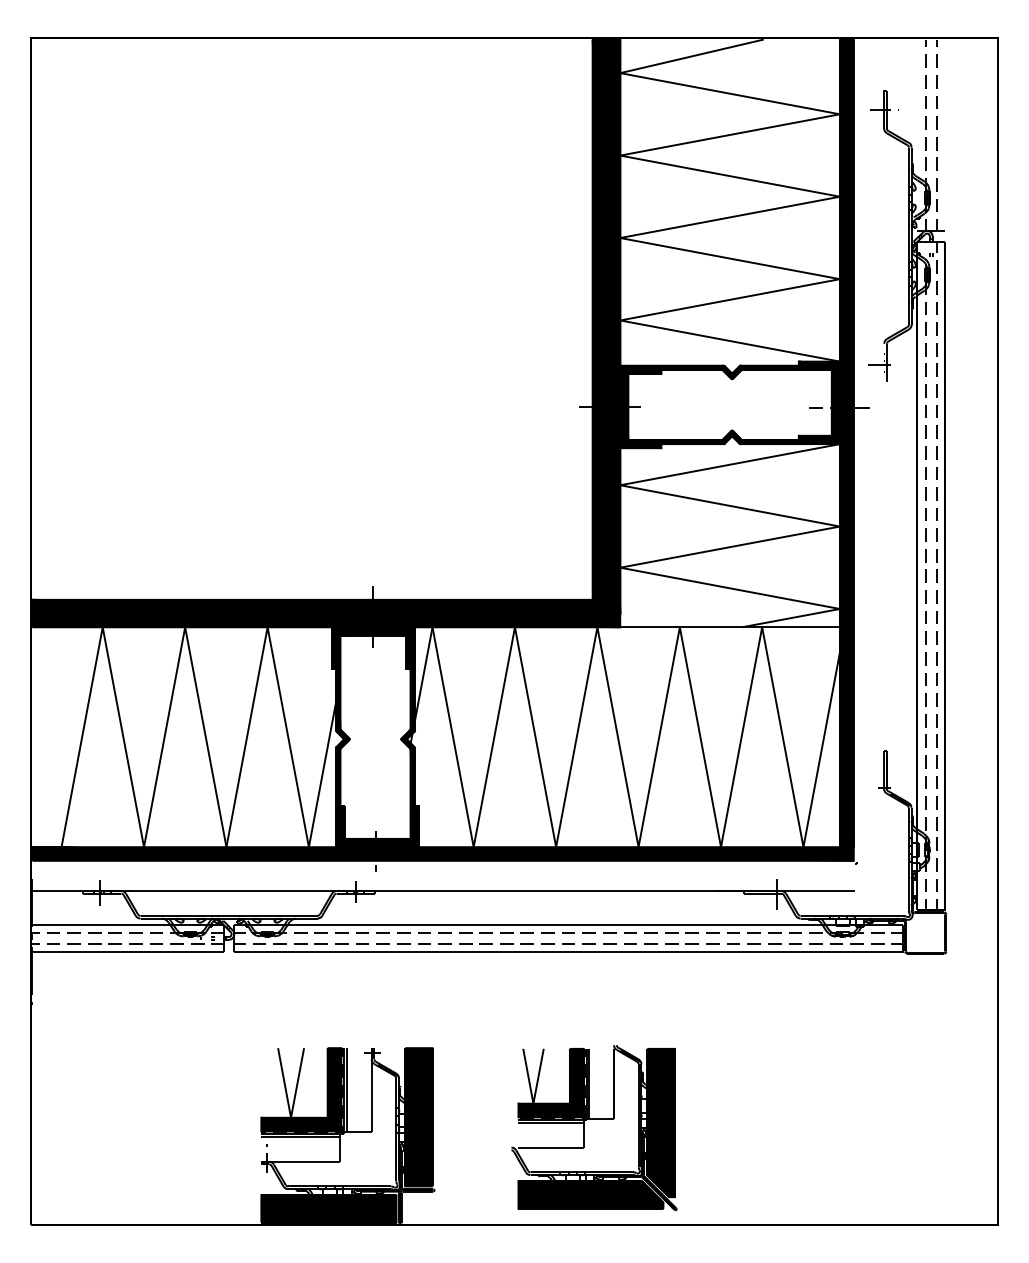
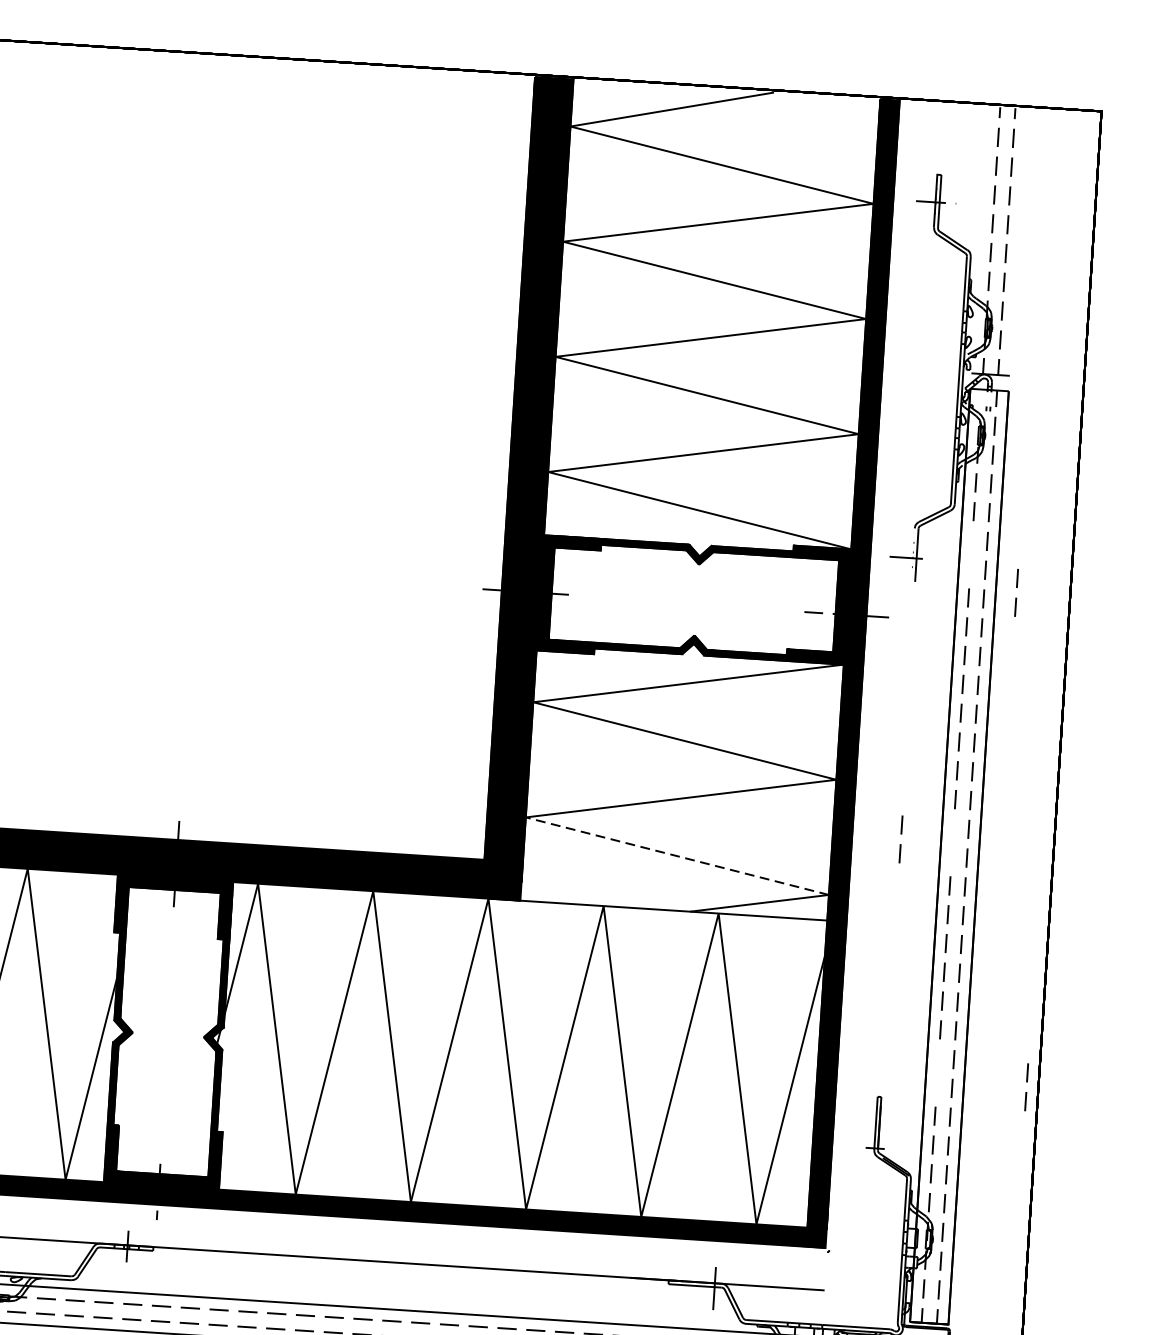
line: (925, 356) -> (1016, 587), moved
line: (925, 562) -> (900, 834), moved
line: (730, 588) -> (677, 856), solid -> dashed
line: (925, 727) -> (1026, 1082), moved

